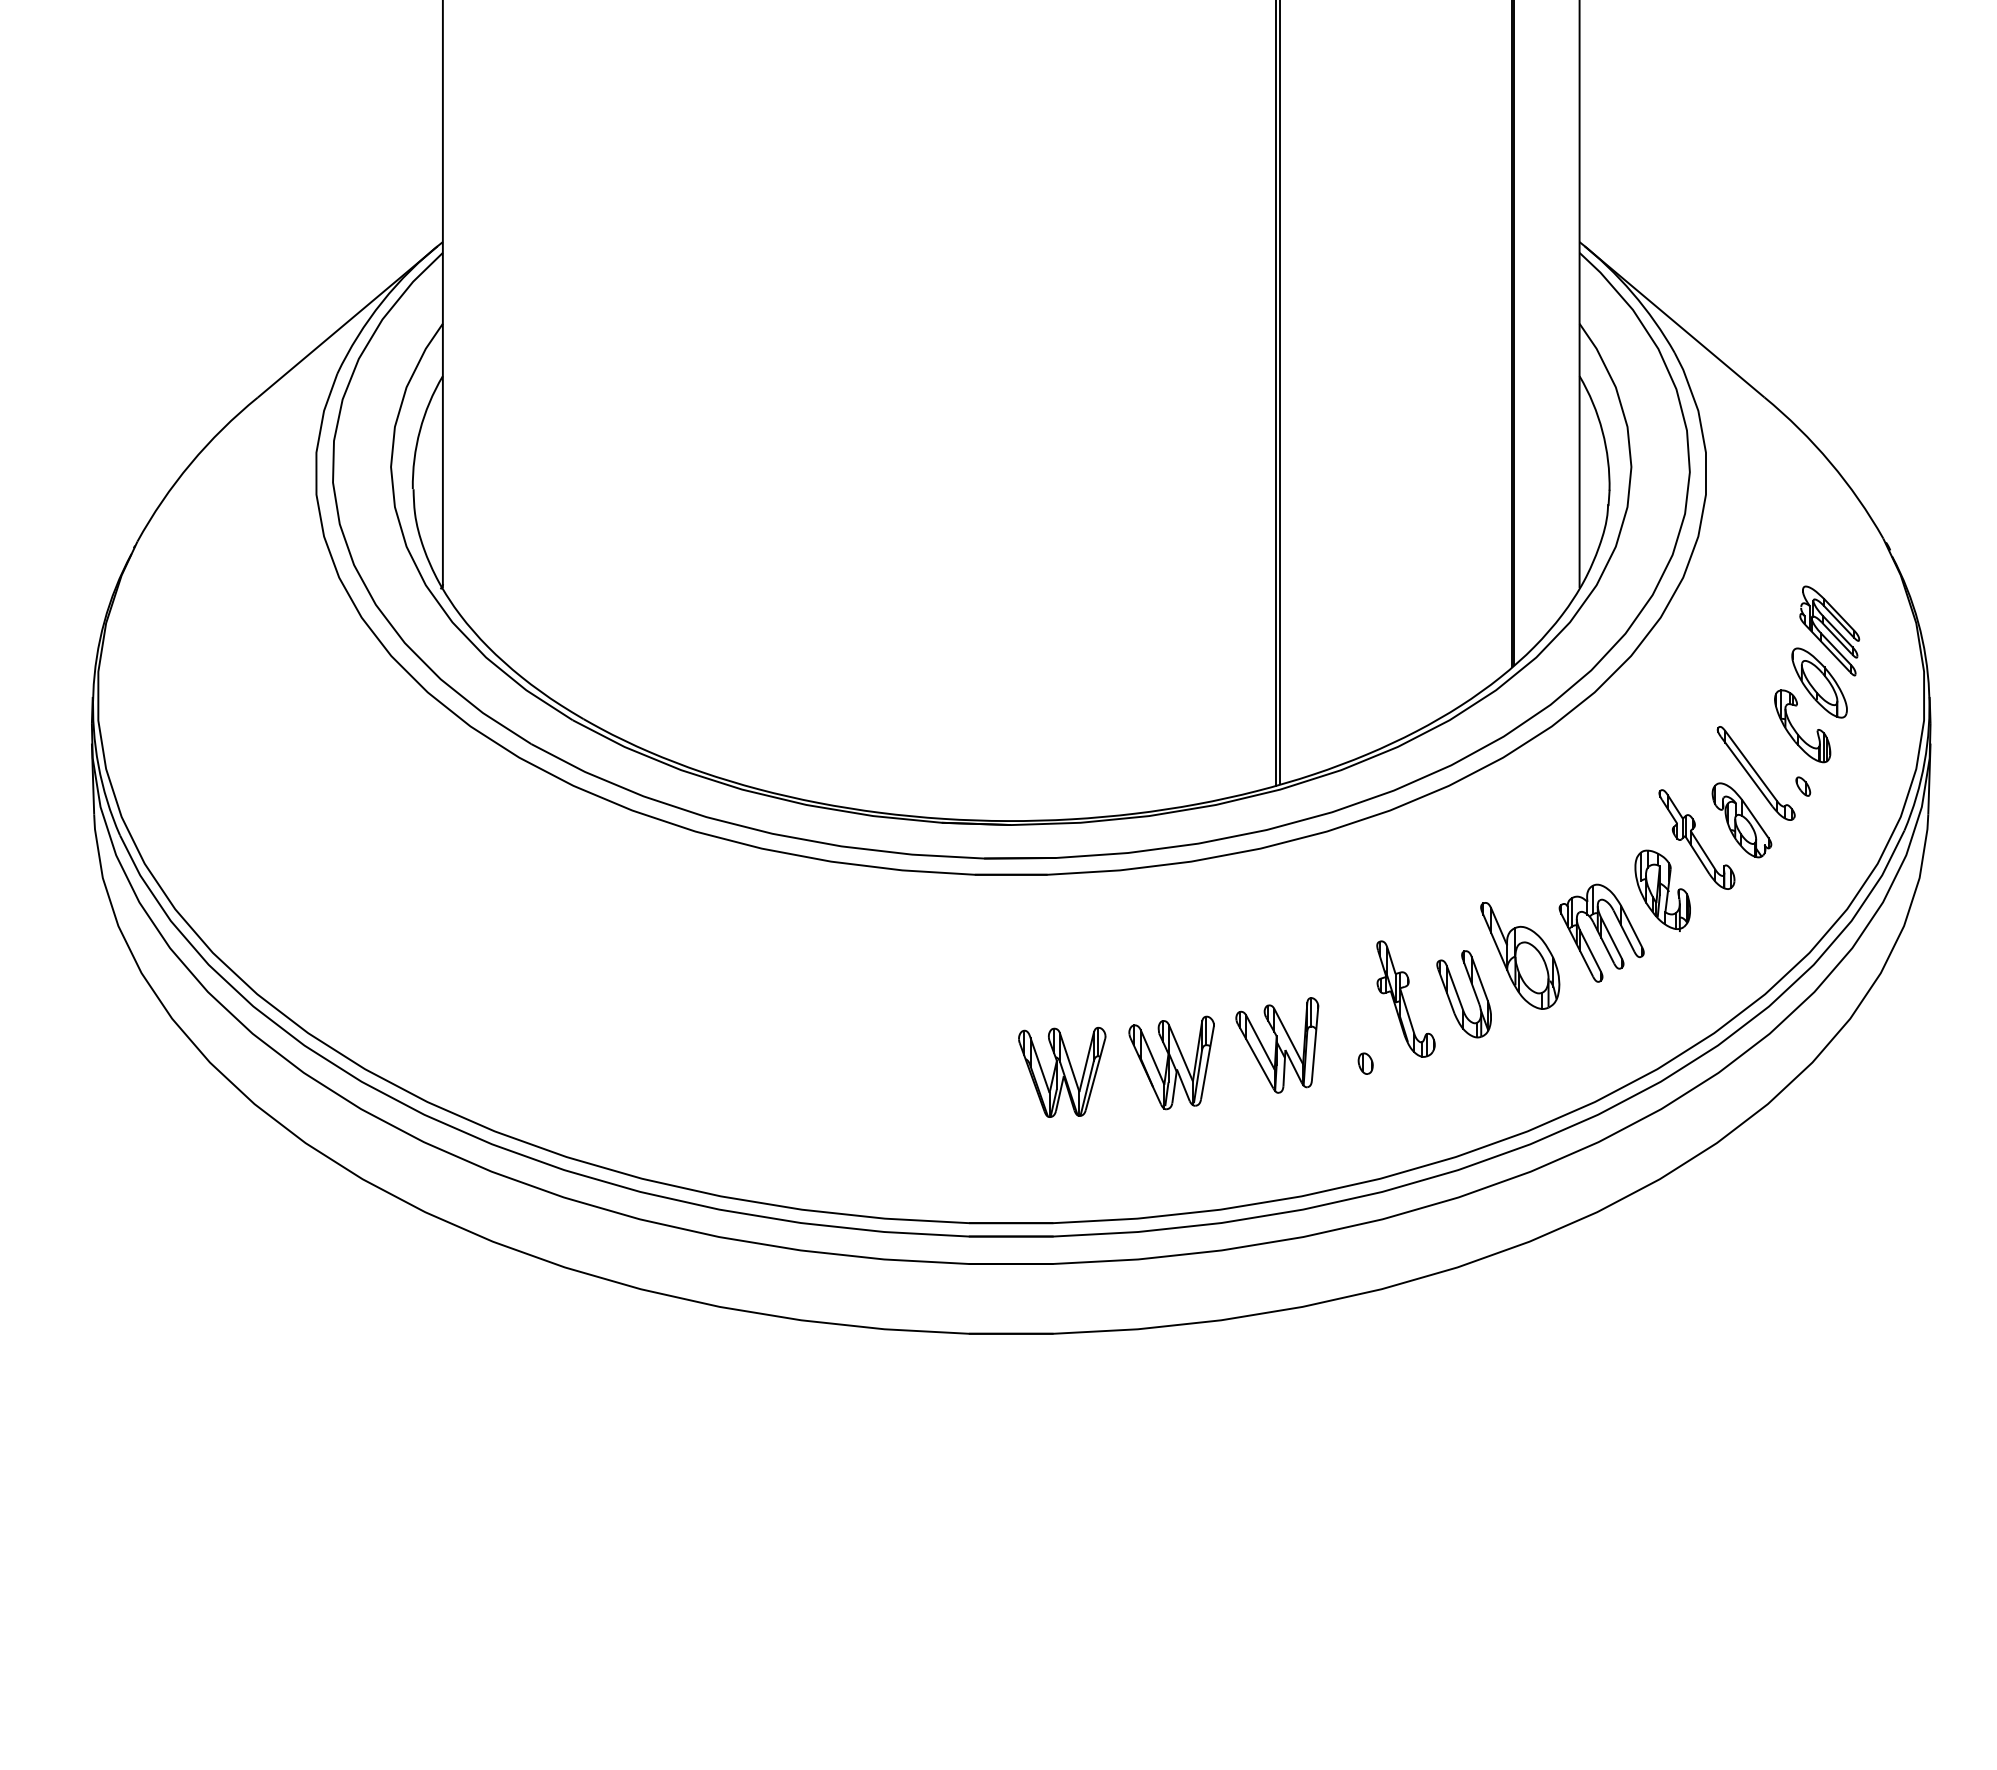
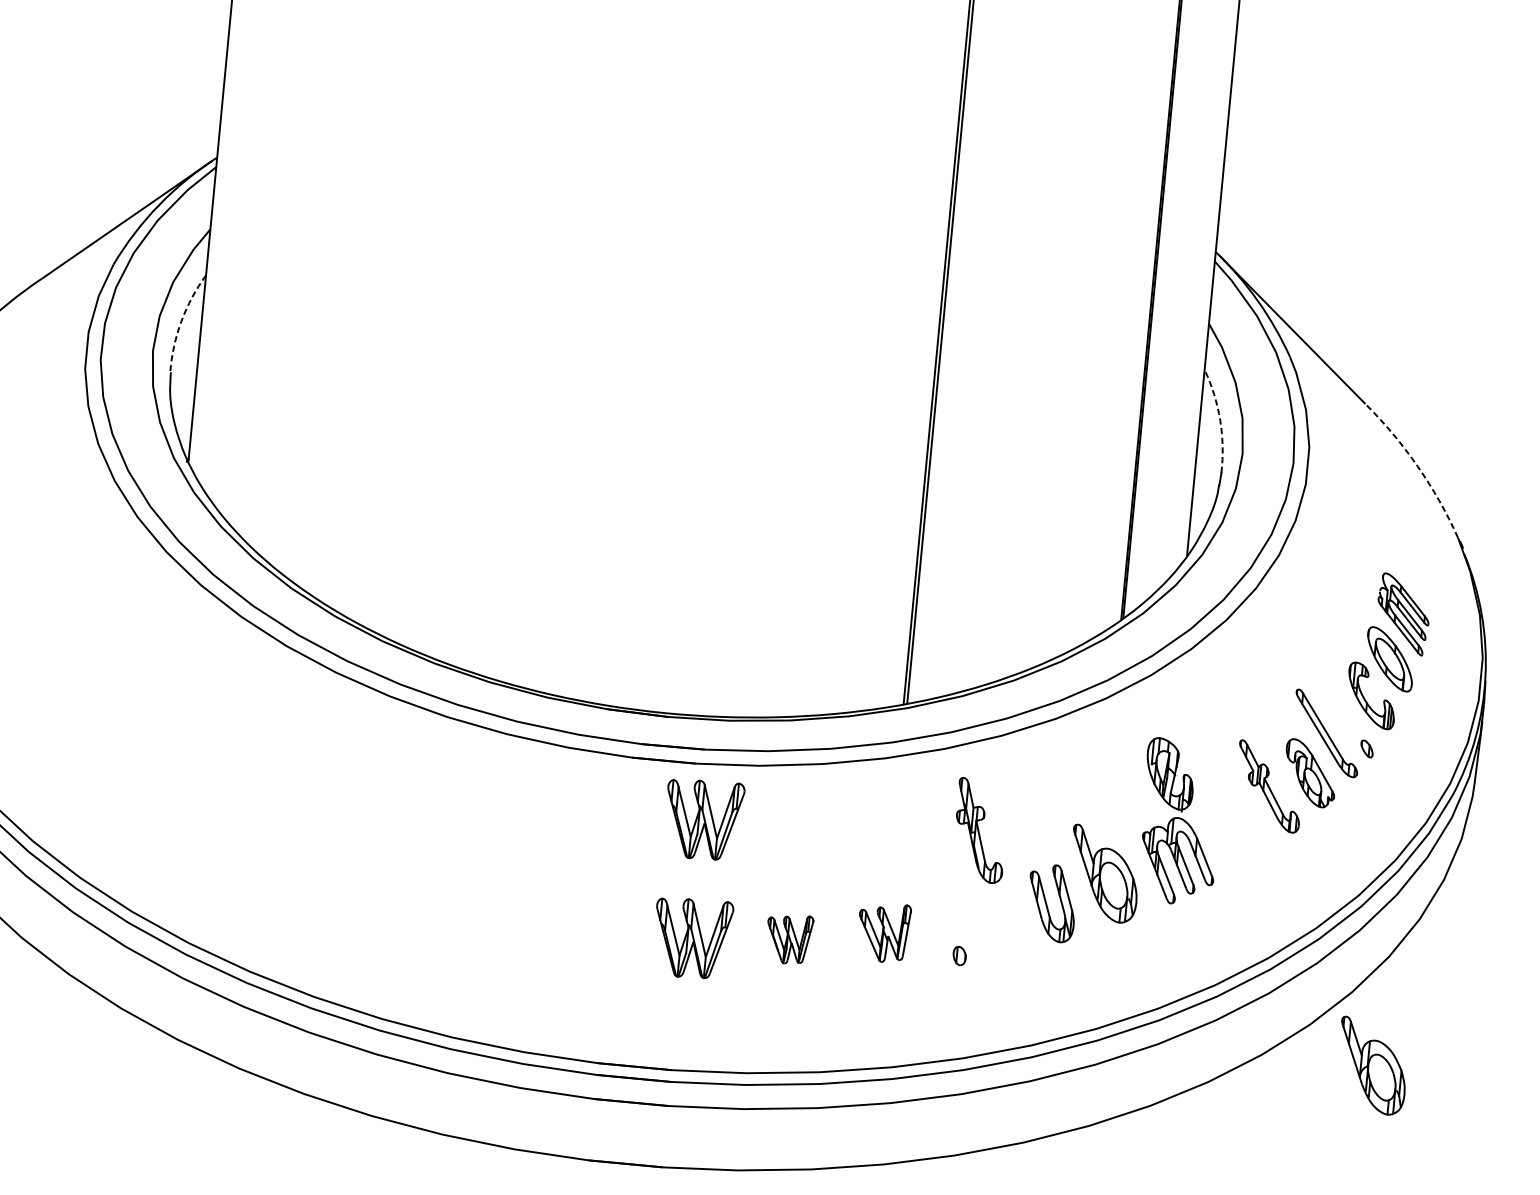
arc: (420, 430) -> (181, 321), solid -> dashed
arc: (1602, 431) -> (1220, 420), solid -> dashed
arc: (1830, 462) -> (1417, 466), solid -> dashed
part: (1662, 890) -> (1169, 774), moved
part: (1062, 936) -> (703, 819), added
part: (1405, 998) -> (980, 830), moved
part: (1277, 1045) -> (883, 932), size x0.7
part: (1171, 1062) -> (789, 938), size x0.6
part: (1843, 1143) -> (1372, 1065), added

